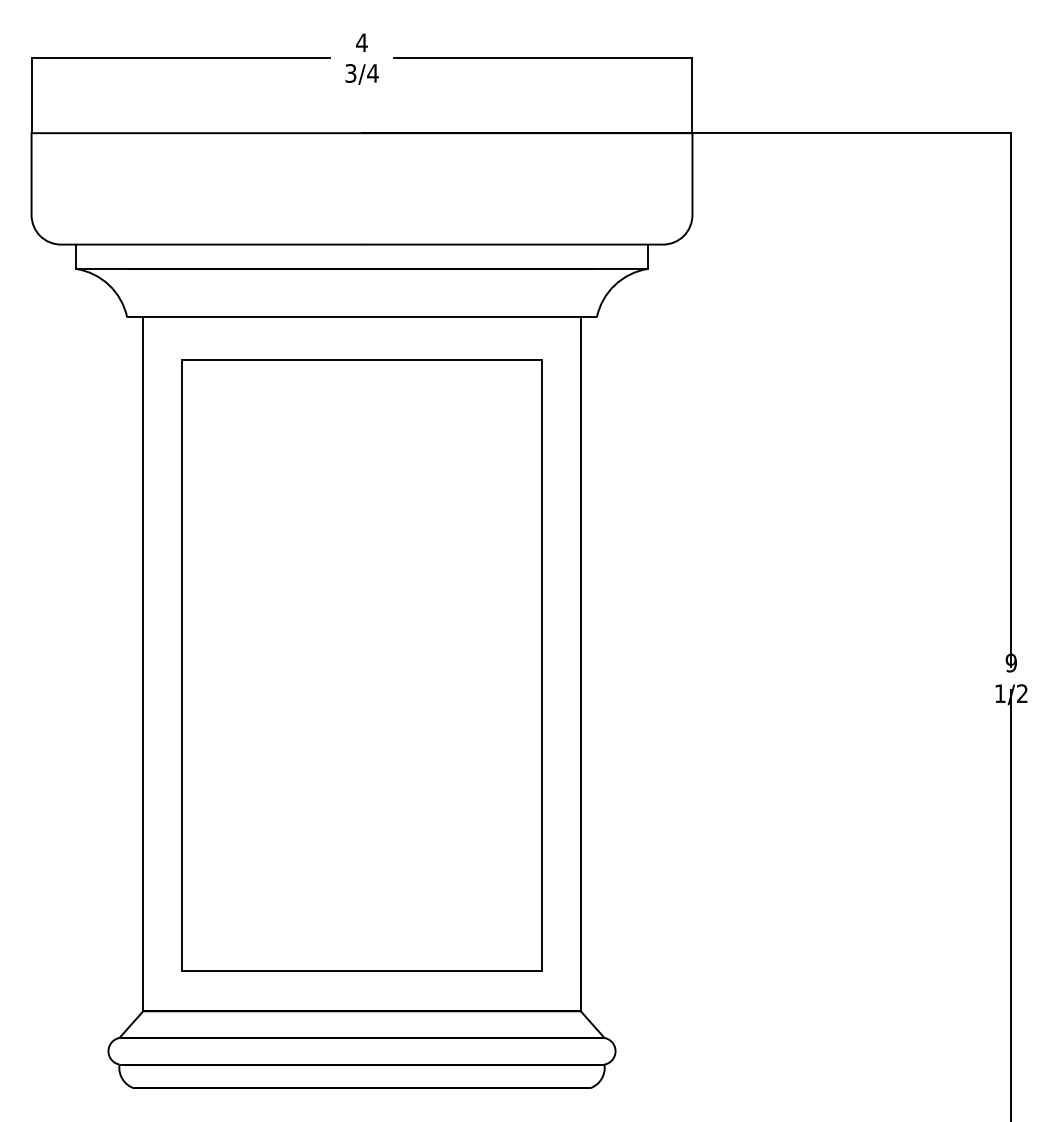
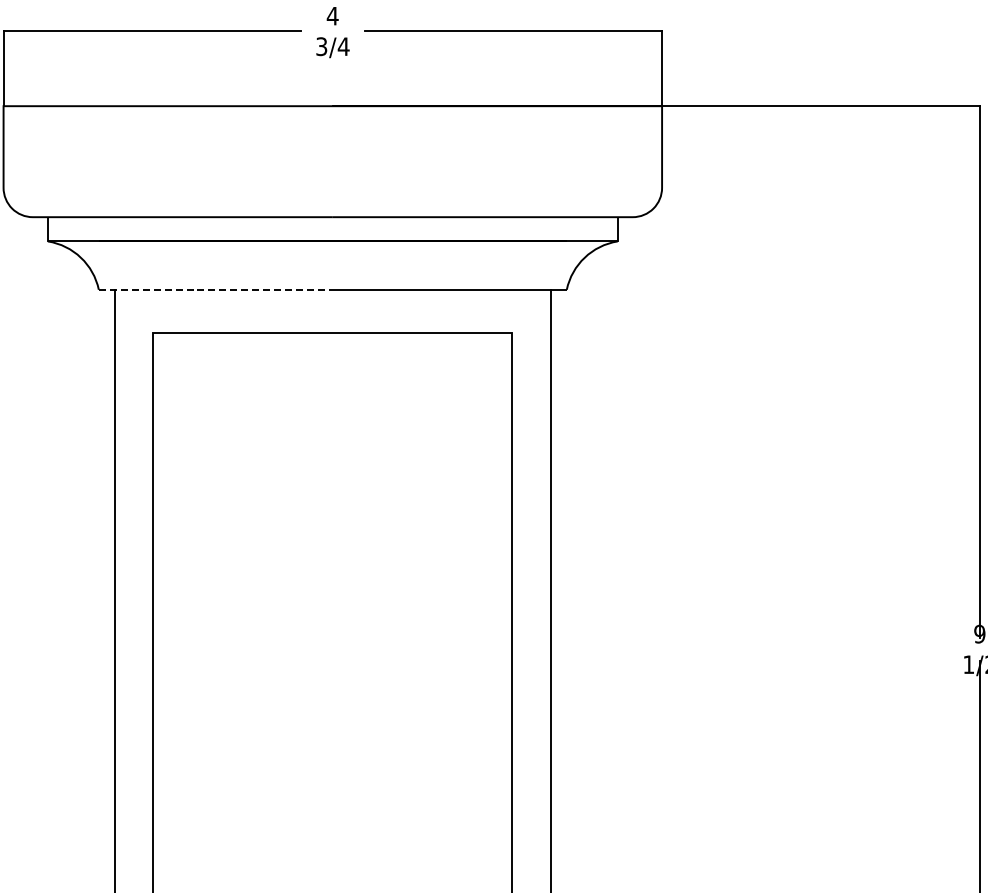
line: (245, 317) -> (216, 289), solid -> dashed

